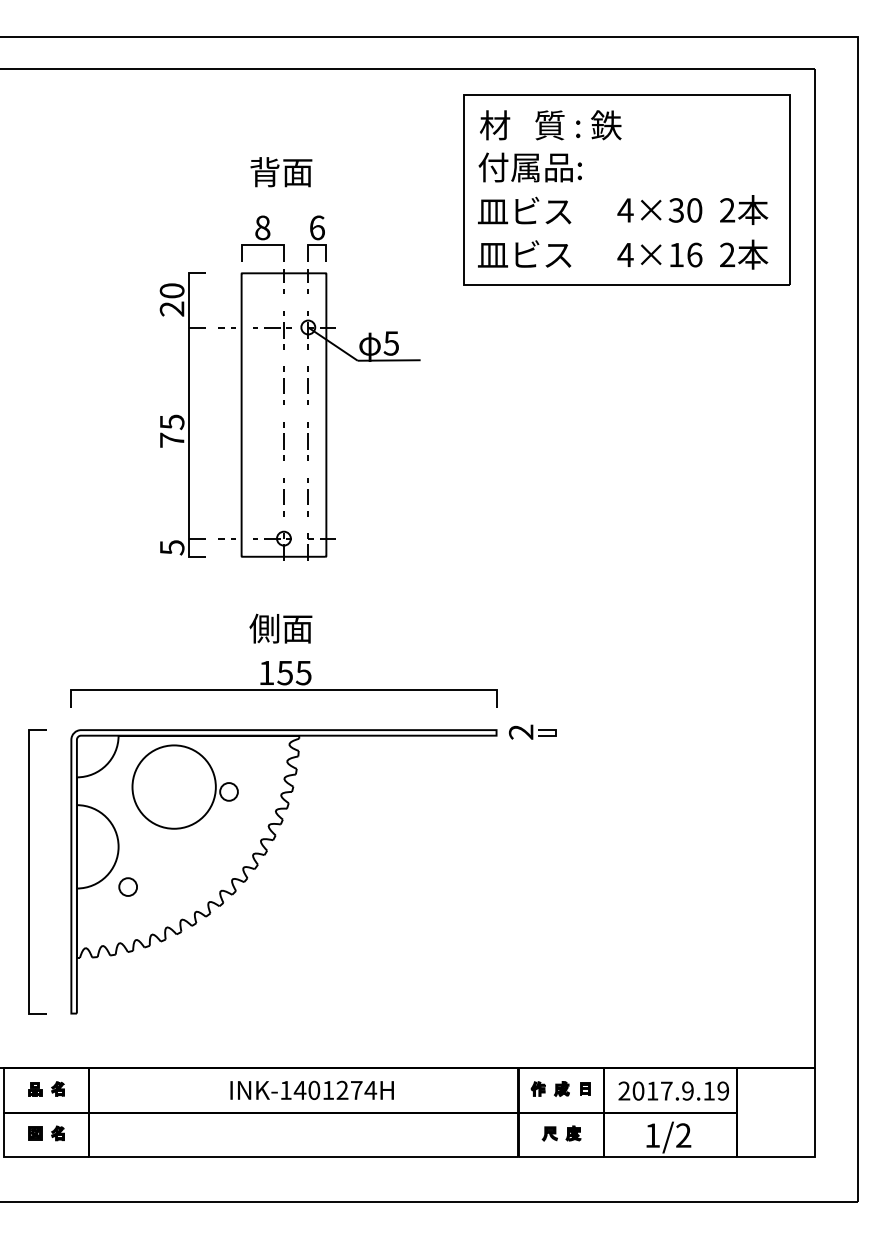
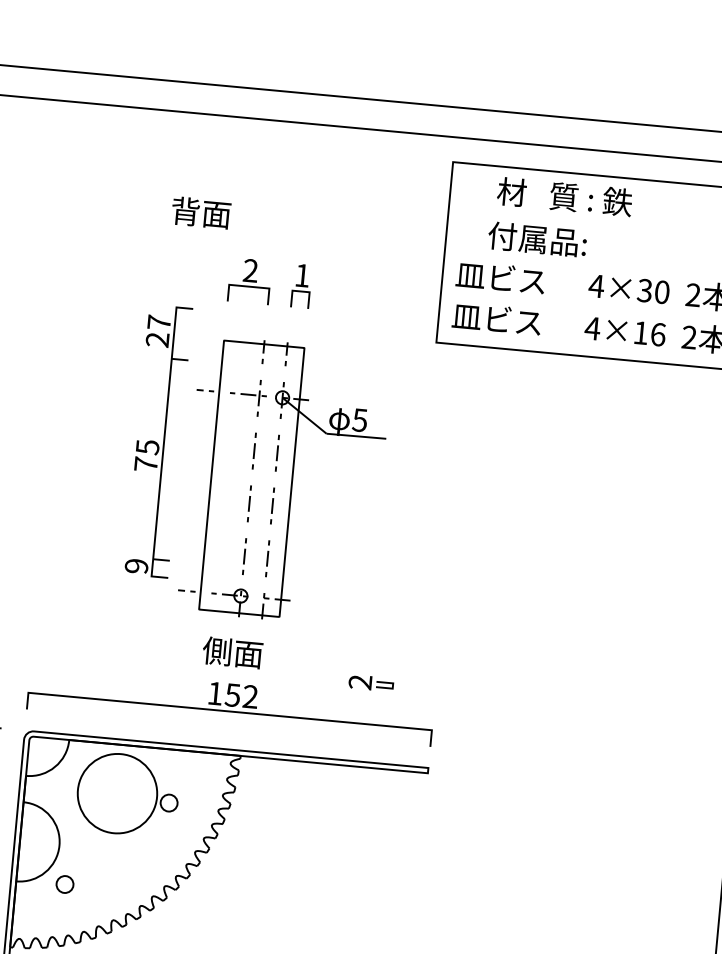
text: (550, 125) -> (564, 197), moved
text: (529, 167) -> (536, 239), moved
text: (281, 172) -> (201, 213), moved
text: (262, 227) -> (250, 270), 8 -> 2
text: (317, 227) -> (302, 275), 6 -> 1
text: (171, 290) -> (158, 322), 20 -> 27
part: (319, 414) -> (285, 481), moved
text: (171, 547) -> (136, 566), 5 -> 9
text: (303, 672) -> (250, 696), 155 -> 152
part: (532, 731) -> (371, 682), moved

